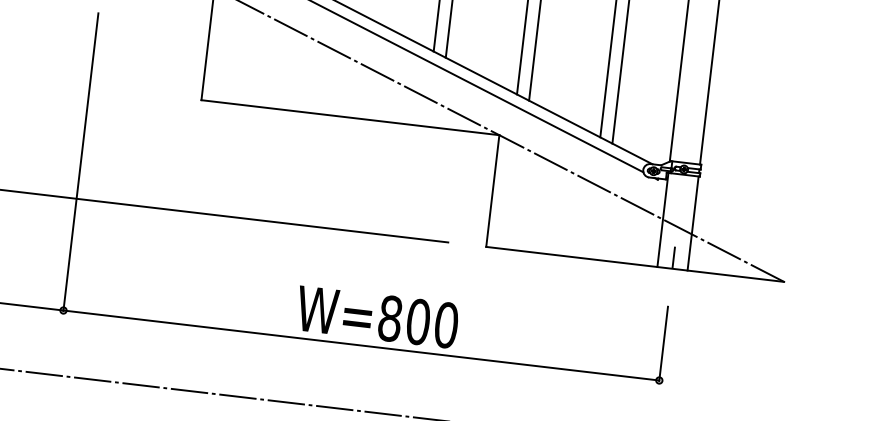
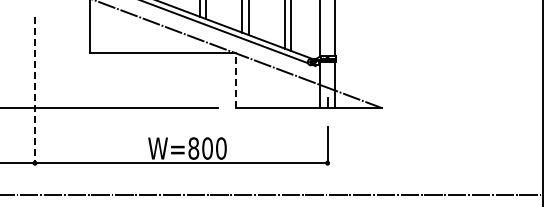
line: (81, 162) -> (35, 90), solid -> dashed
line: (493, 190) -> (236, 80), solid -> dashed

